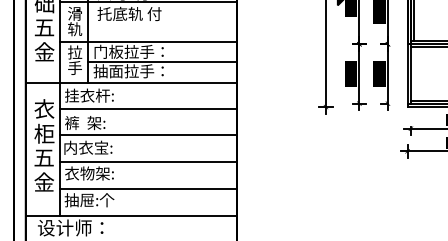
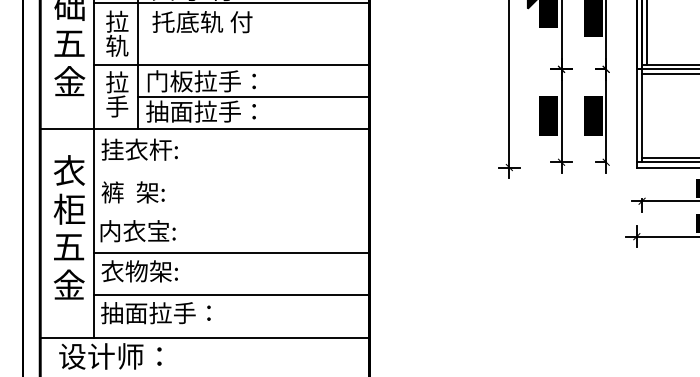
text: (75, 13) -> (117, 21), 滑 -> 拉
line: (148, 109) -> (232, 171), removed
line: (148, 134) -> (232, 210), removed
text: (107, 200) -> (167, 313), 抽屉:个 -> 抽面拉手：

